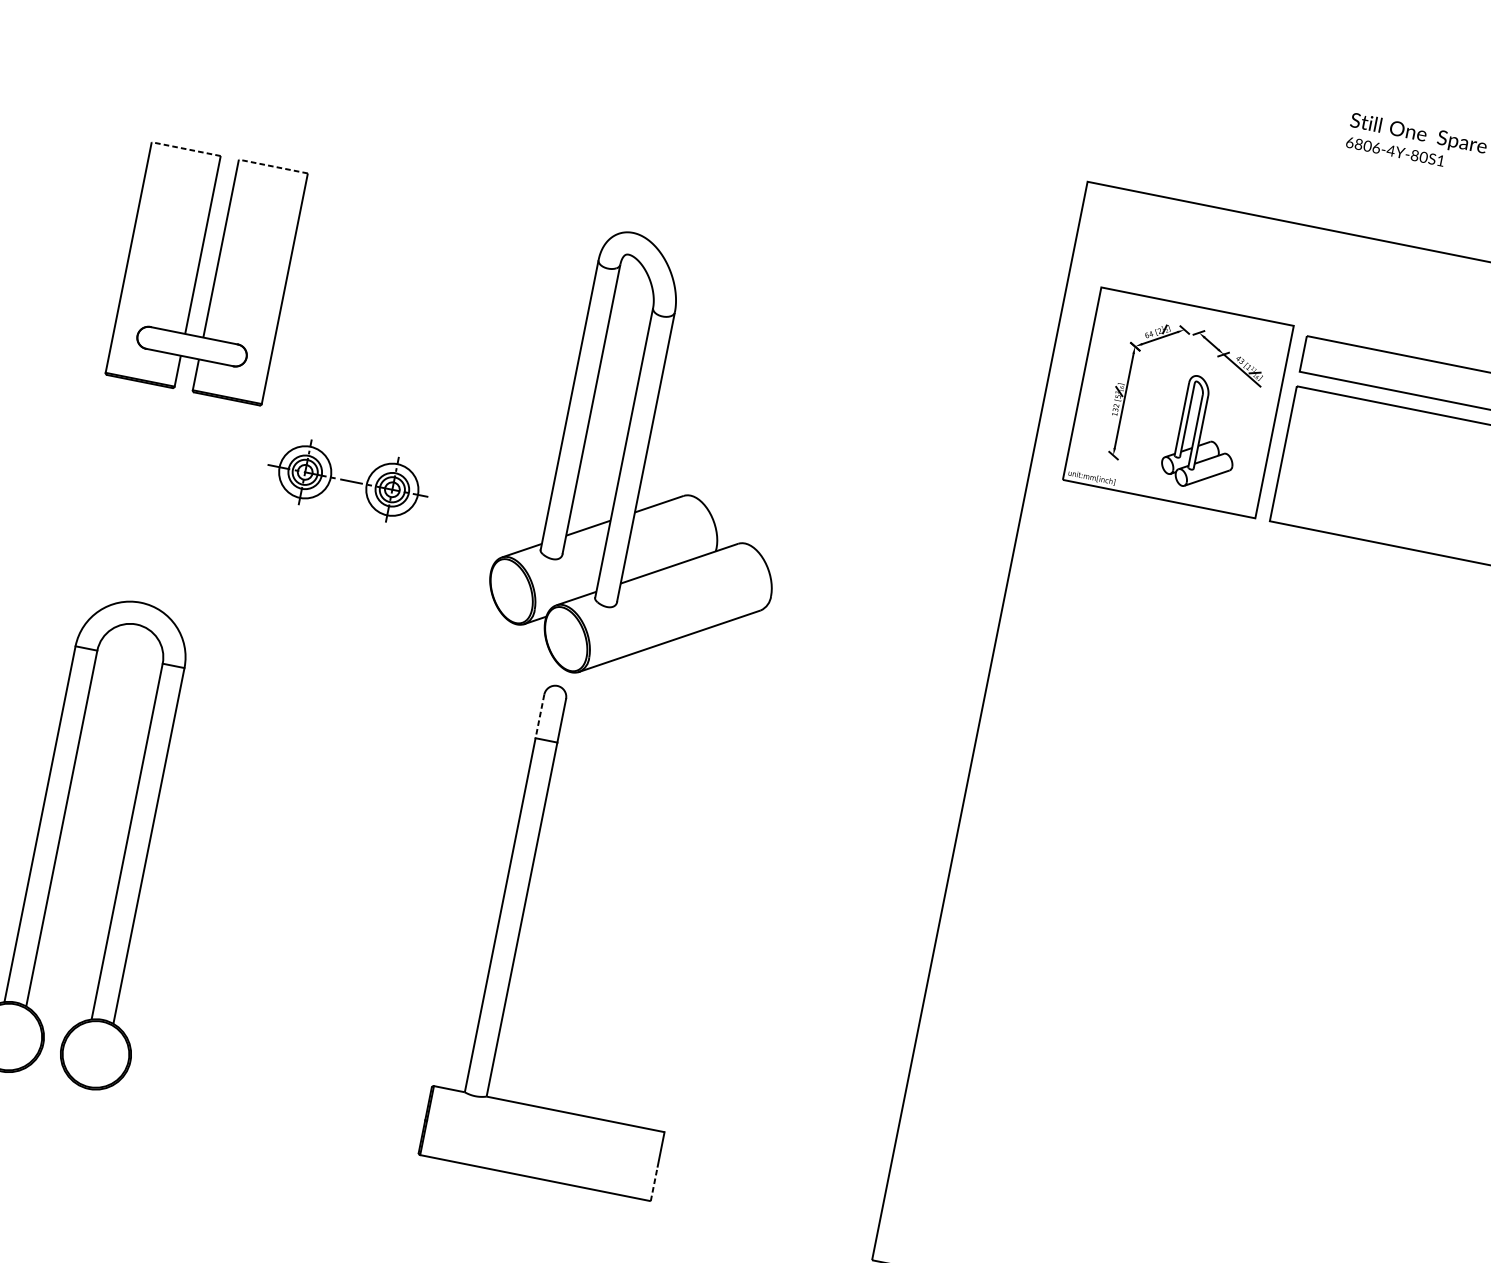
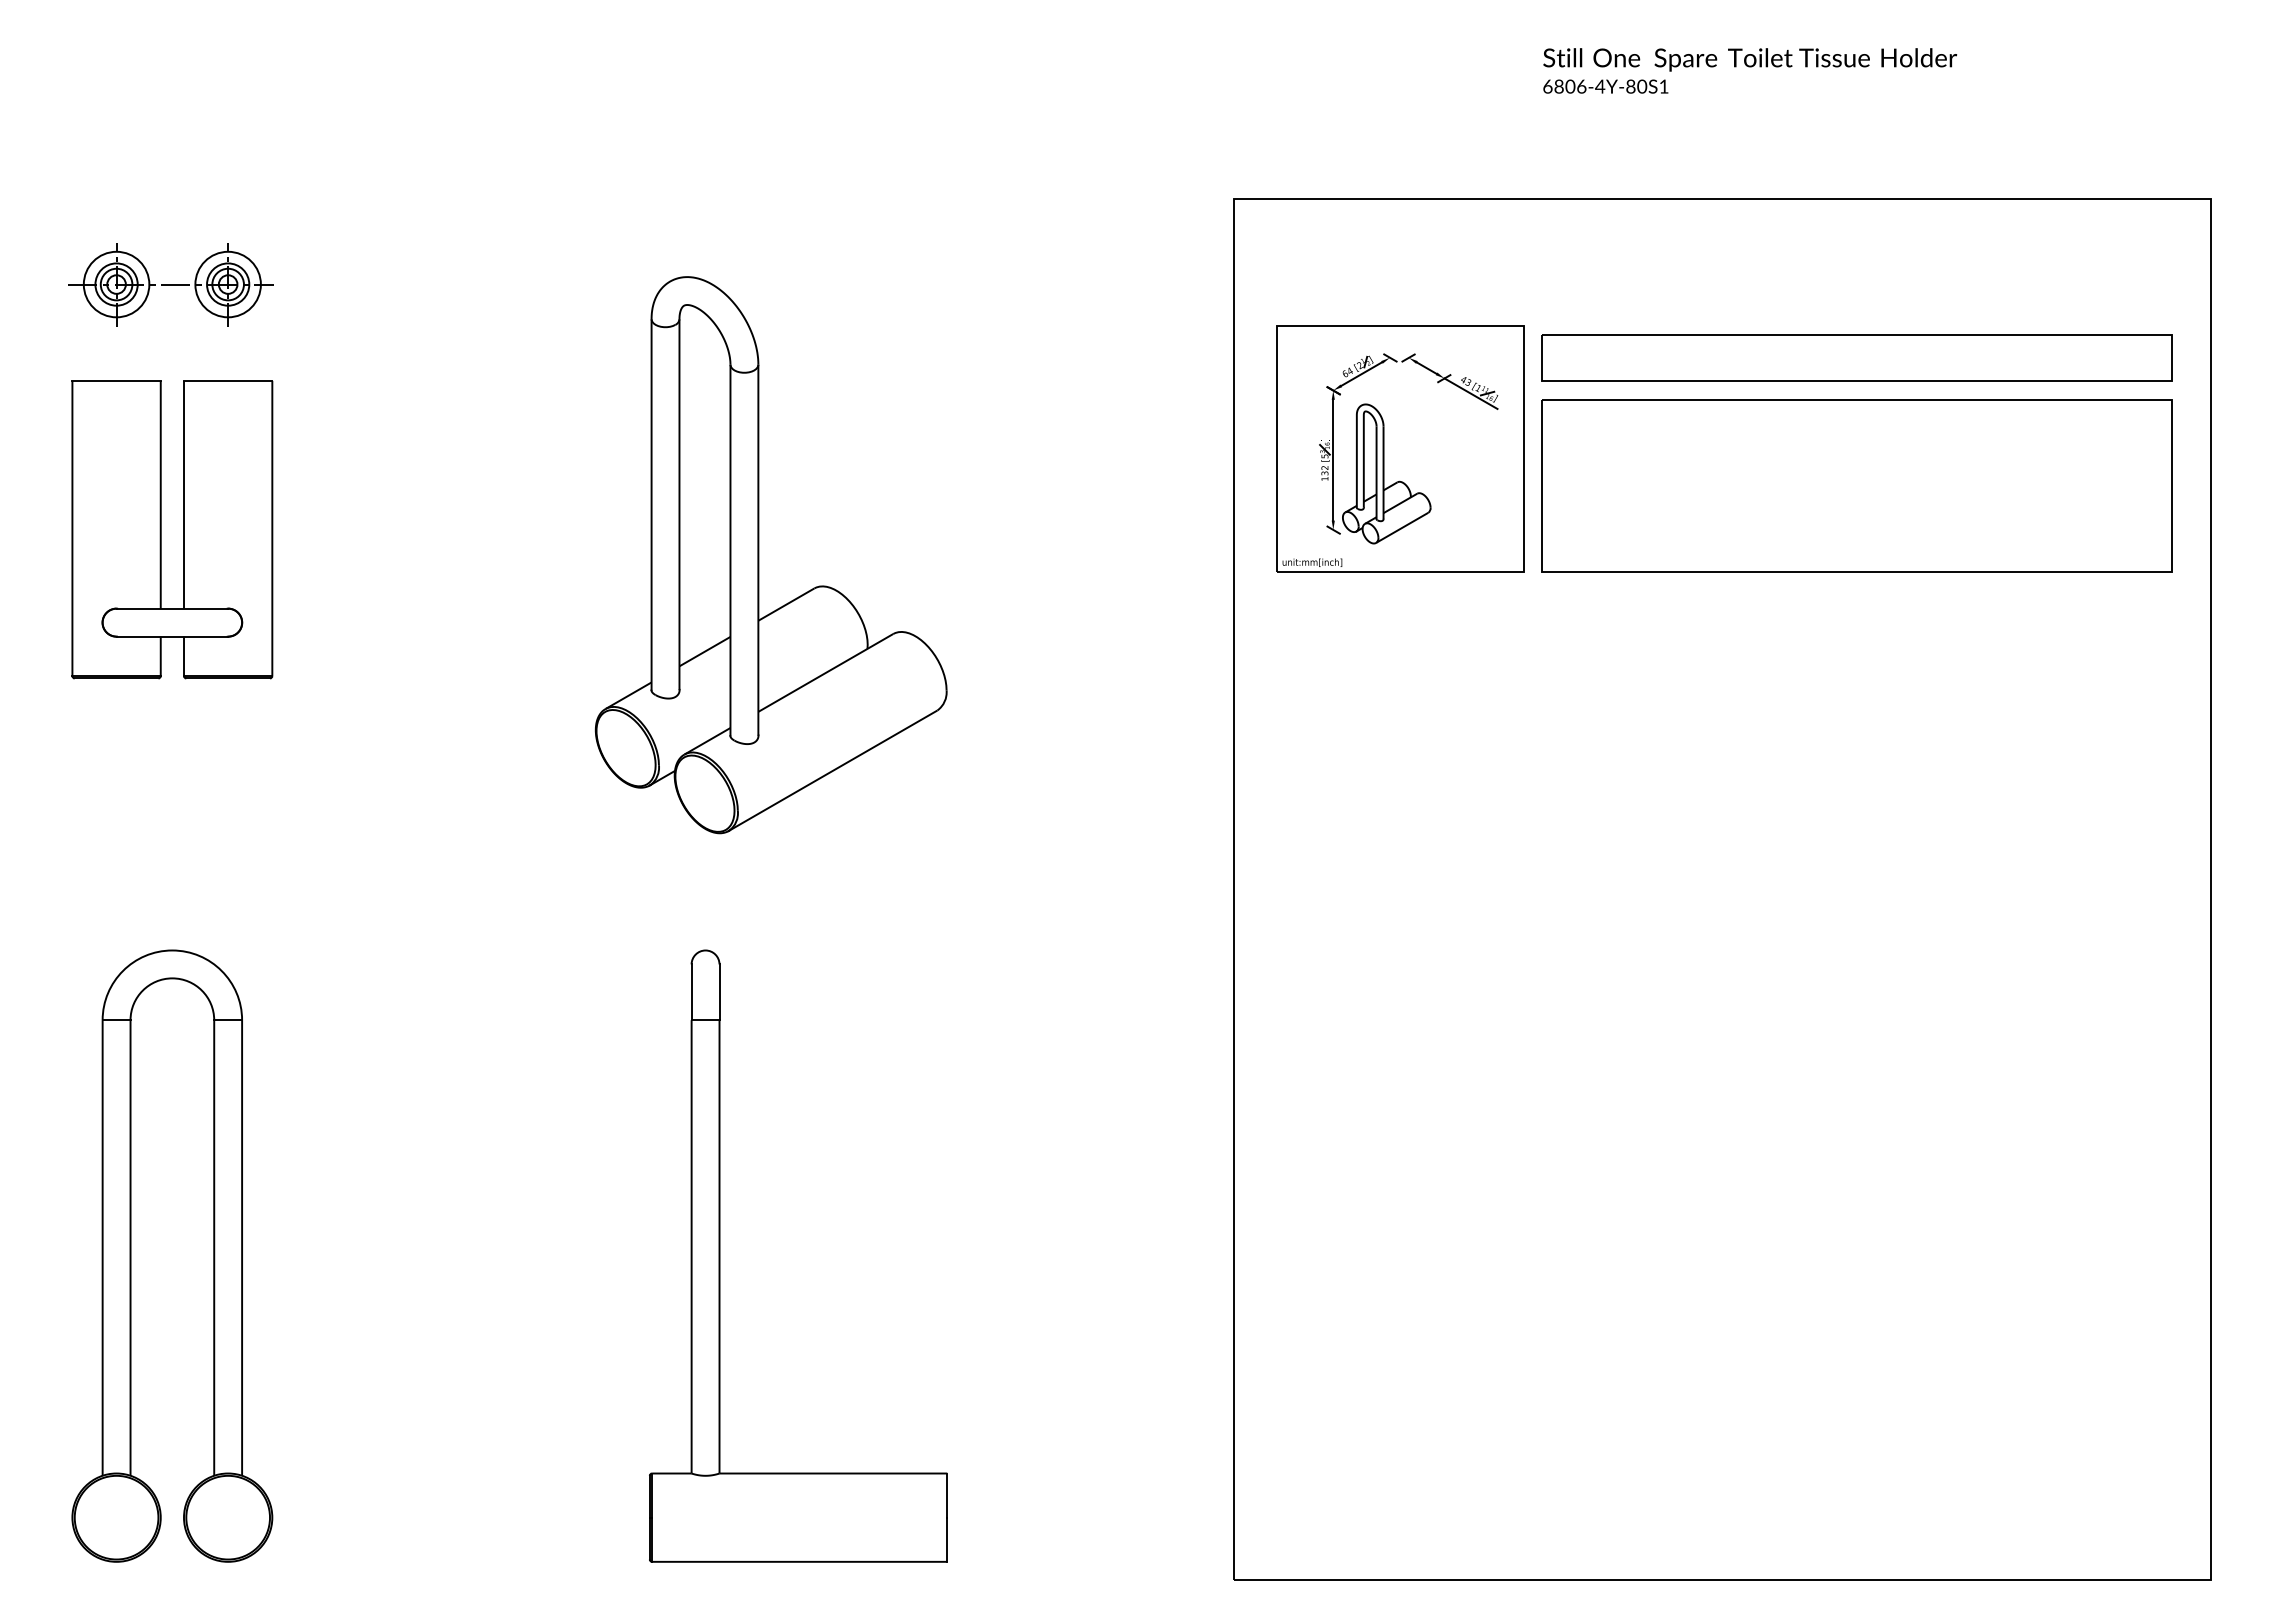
line: (186, 148) -> (116, 380), dashed -> solid
line: (272, 166) -> (227, 380), dashed -> solid
part: (1203, 433) -> (1386, 473), moved
part: (646, 461) -> (759, 555), moved
part: (347, 480) -> (170, 284), moved
line: (539, 716) -> (691, 992), dashed -> solid
line: (654, 1183) -> (947, 1539), dashed -> solid

